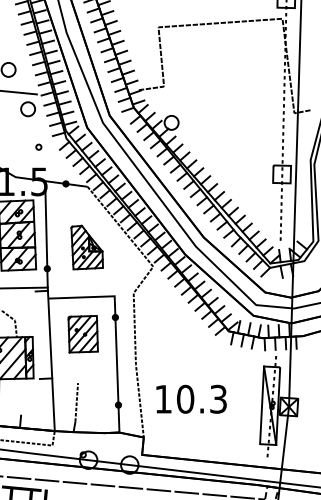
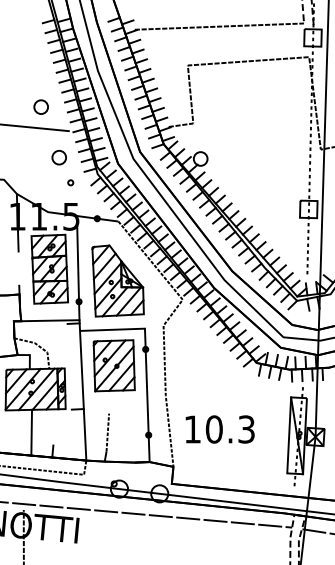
part: (27, 109) -> (58, 157), moved
part: (86, 247) -> (117, 280), size x1.67
part: (82, 333) -> (113, 365), size x1.43

